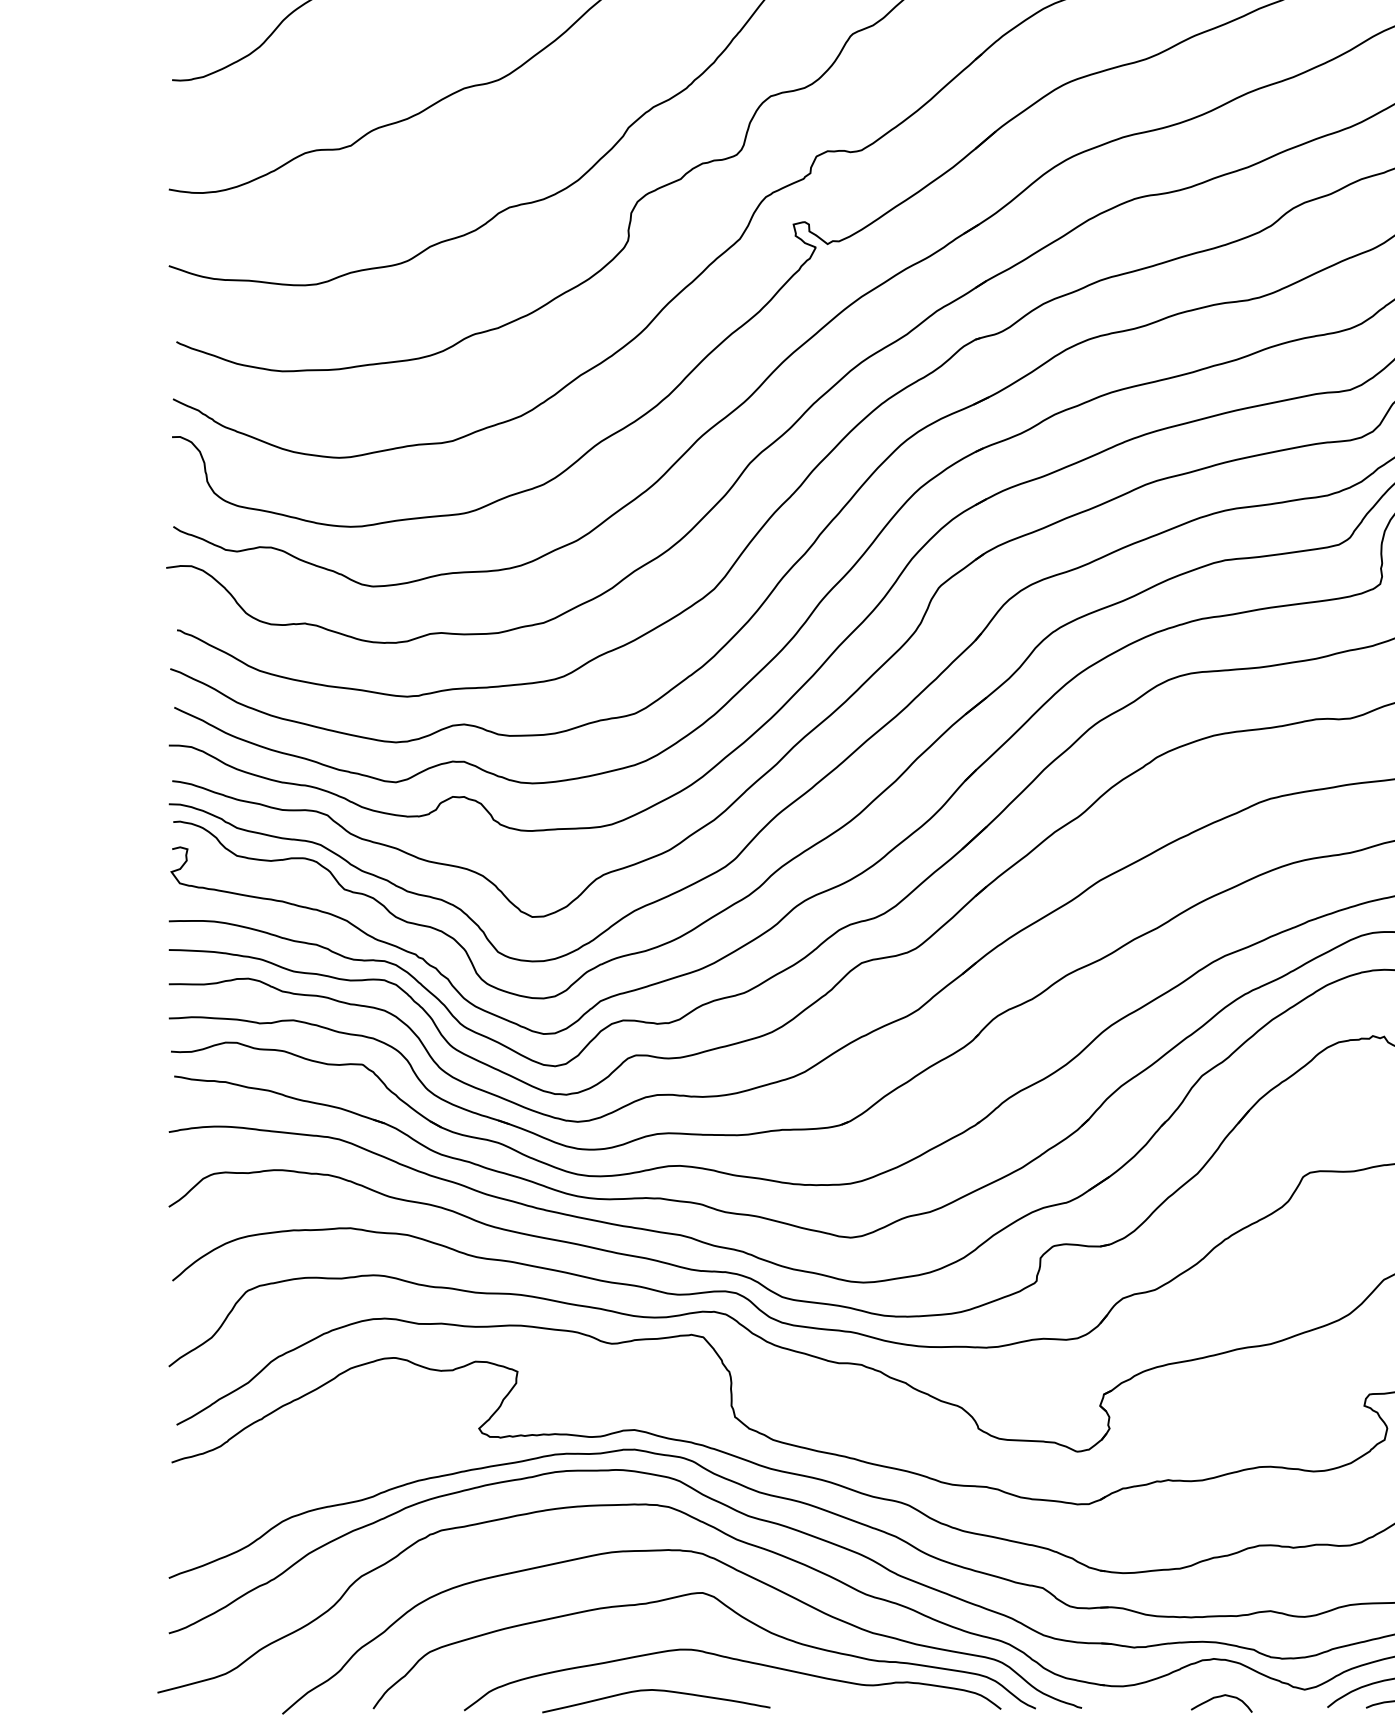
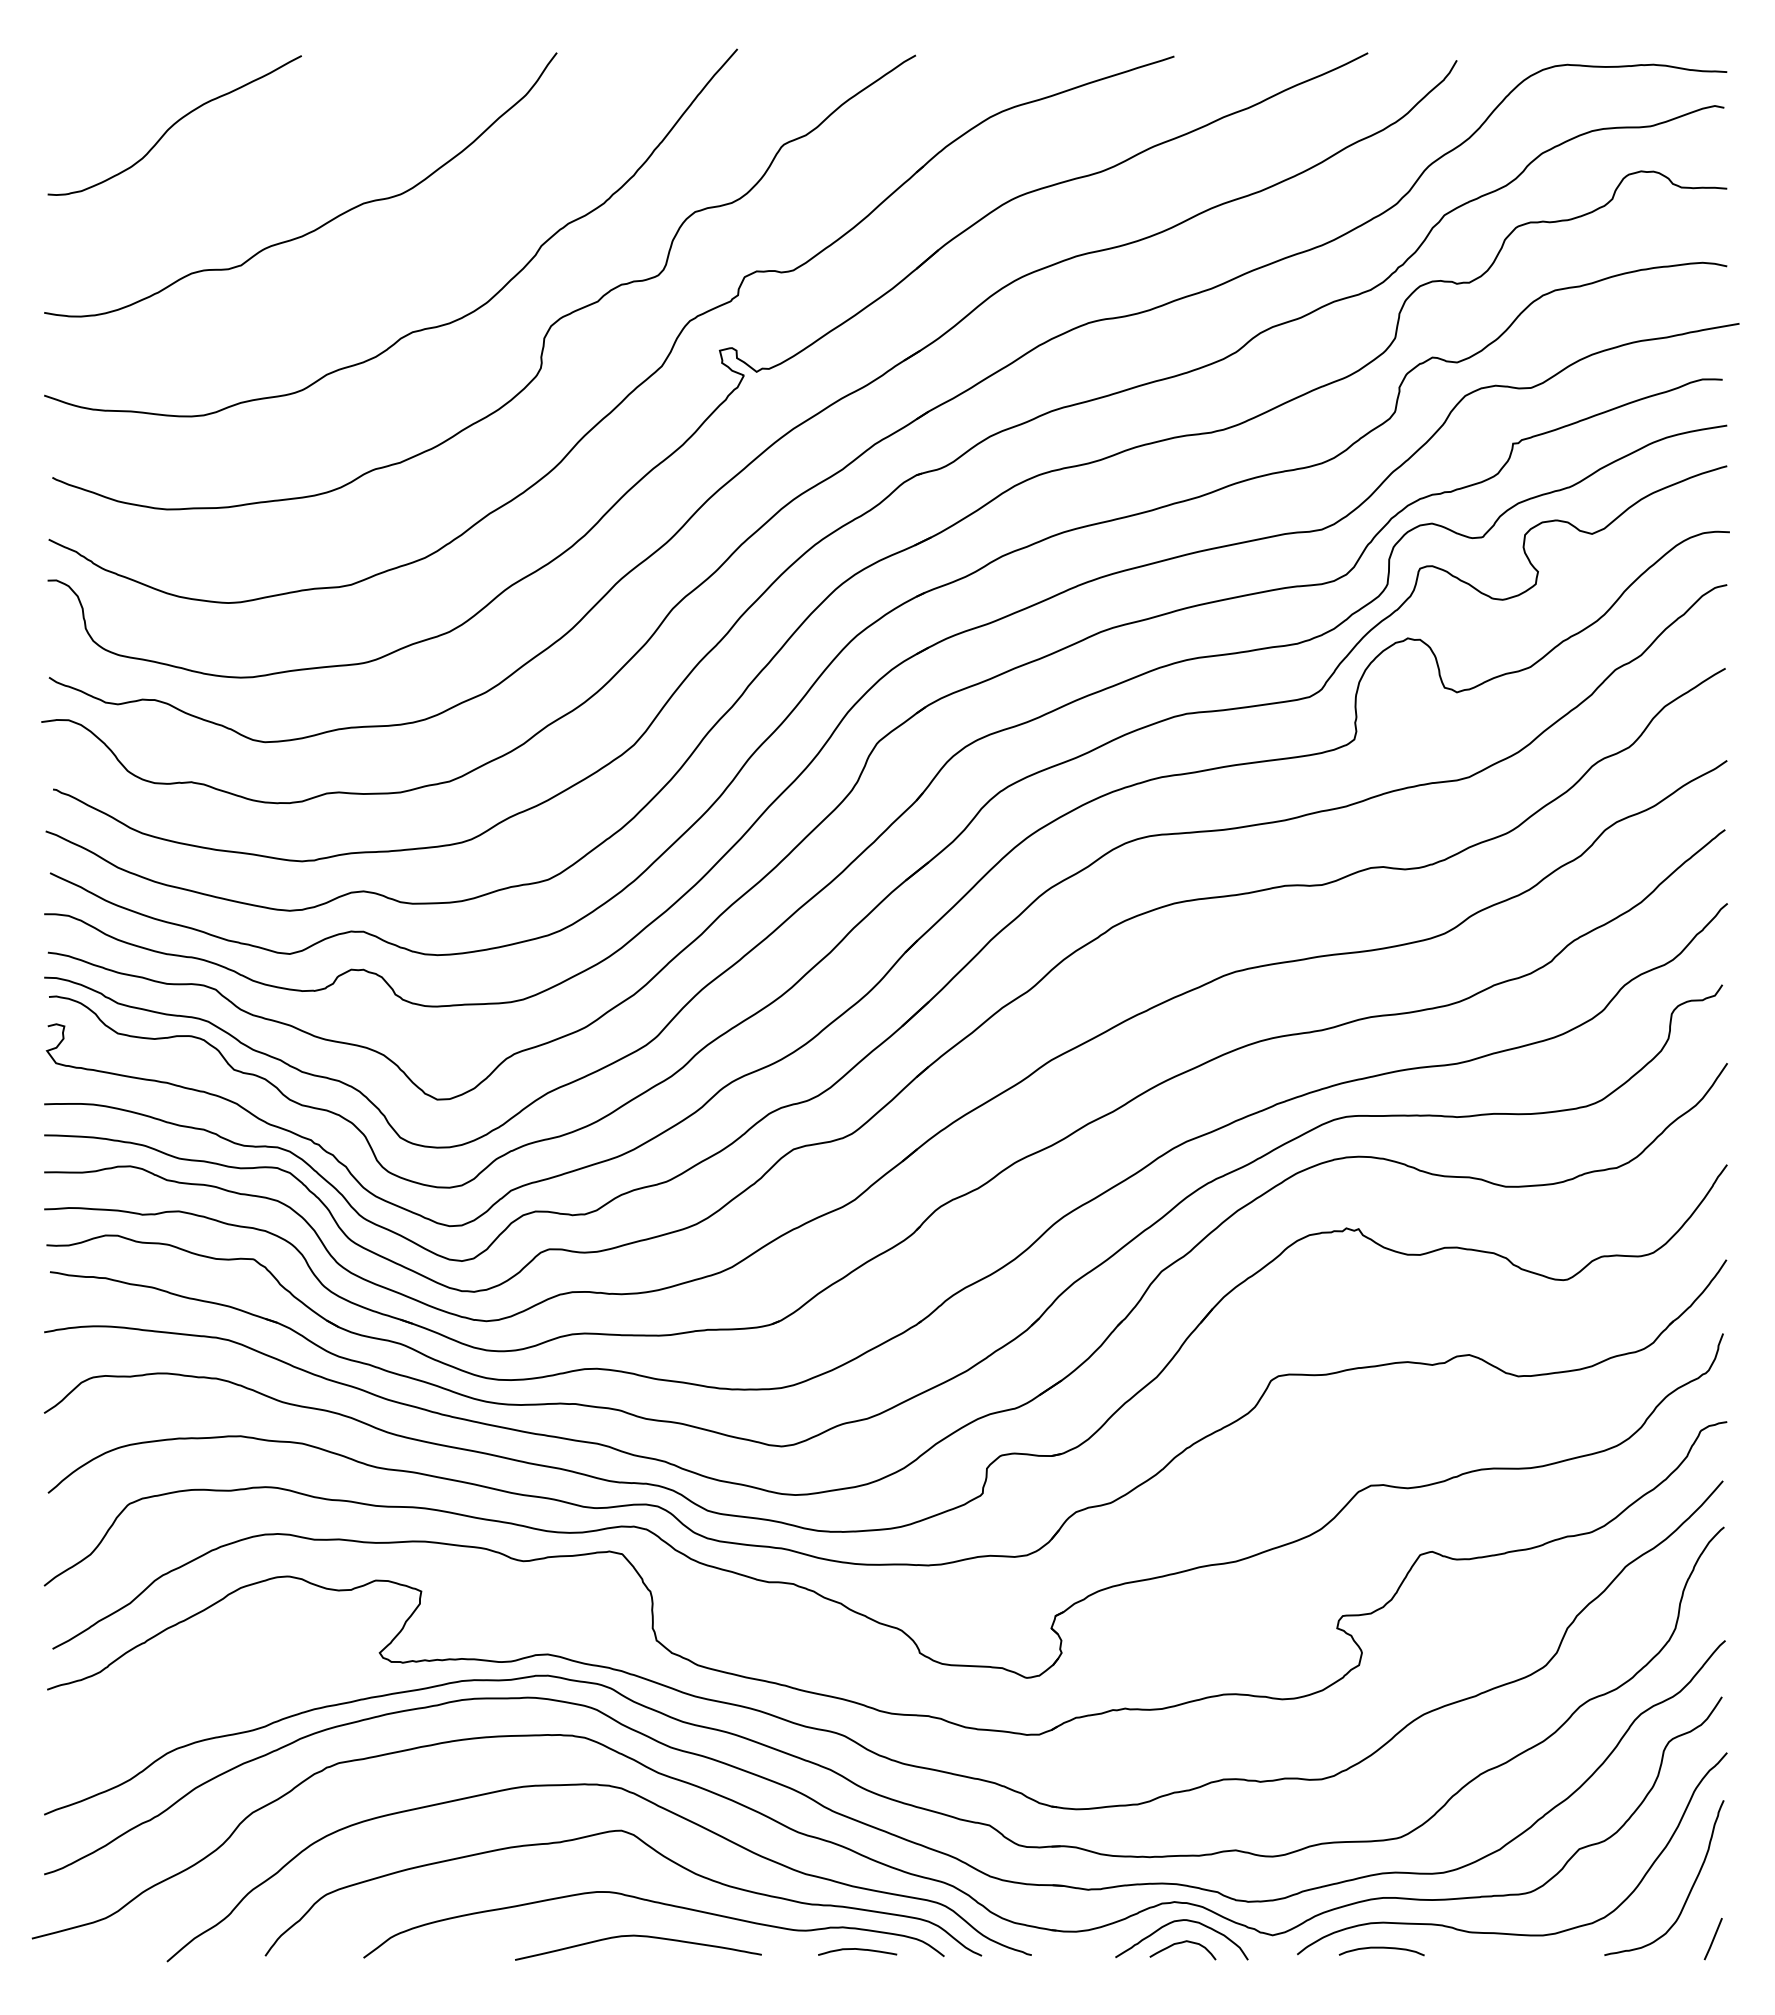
curve: (1220, 1676) -> (1181, 1921), added
curve: (660, 1691) -> (642, 1937), moved
curve: (921, 1703) -> (858, 1950), added

